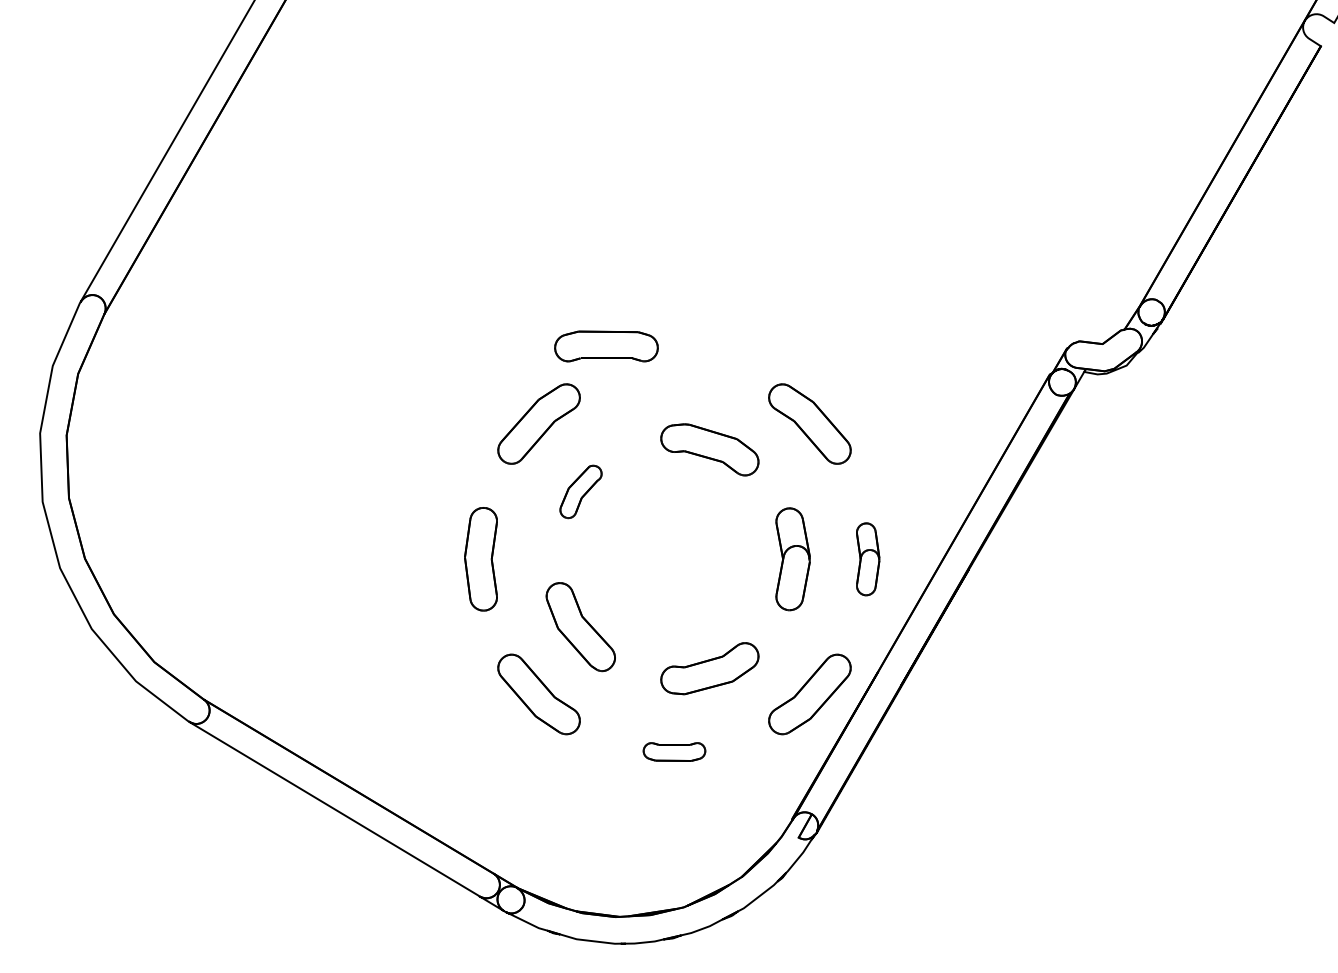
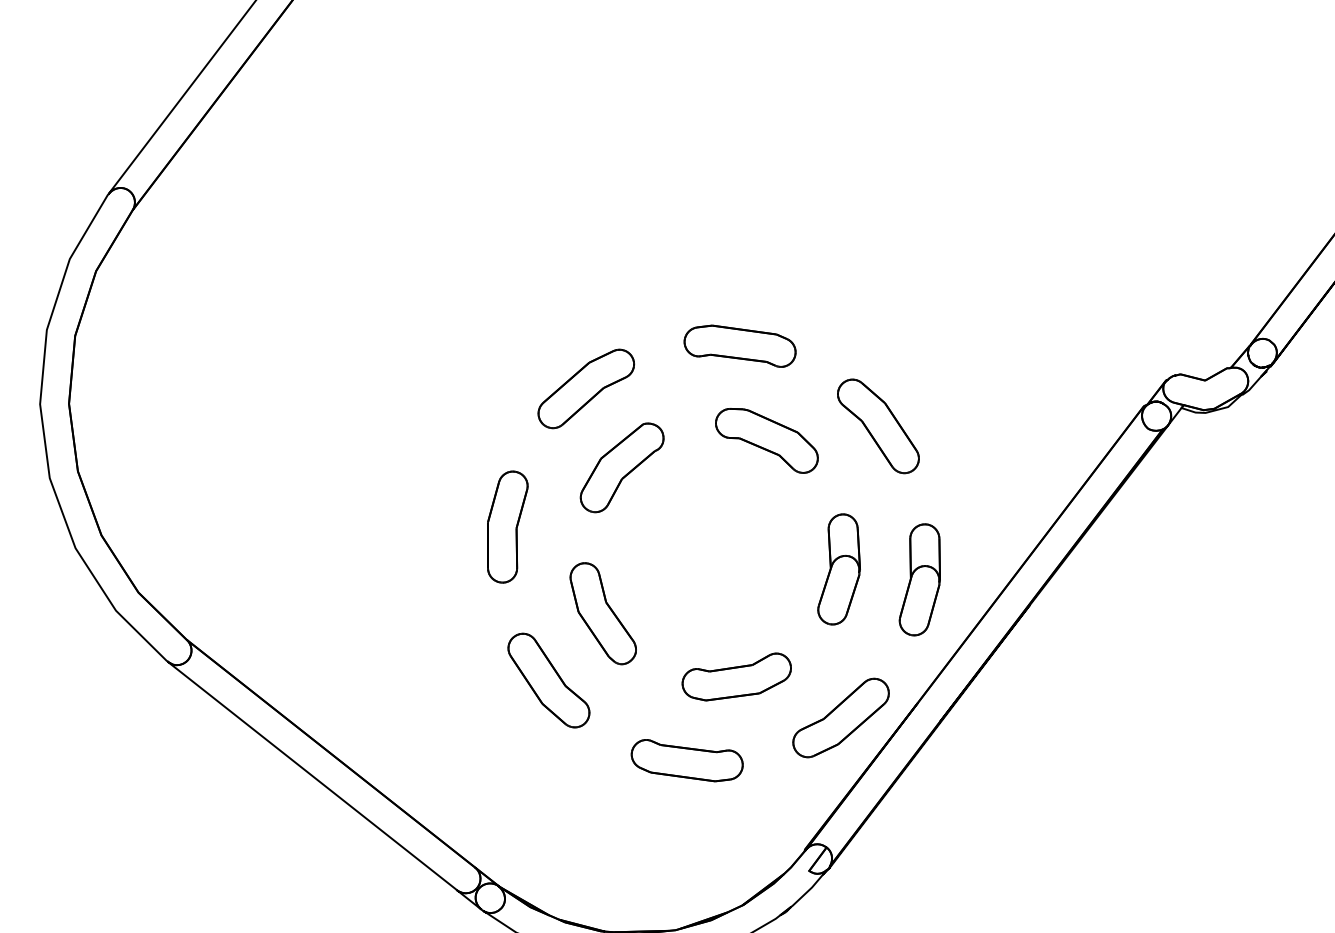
part: (606, 346) -> (740, 345), moved
part: (580, 491) -> (621, 467), size x1.67
part: (868, 559) -> (922, 580), size x1.43
part: (674, 751) -> (687, 760), size x1.67

